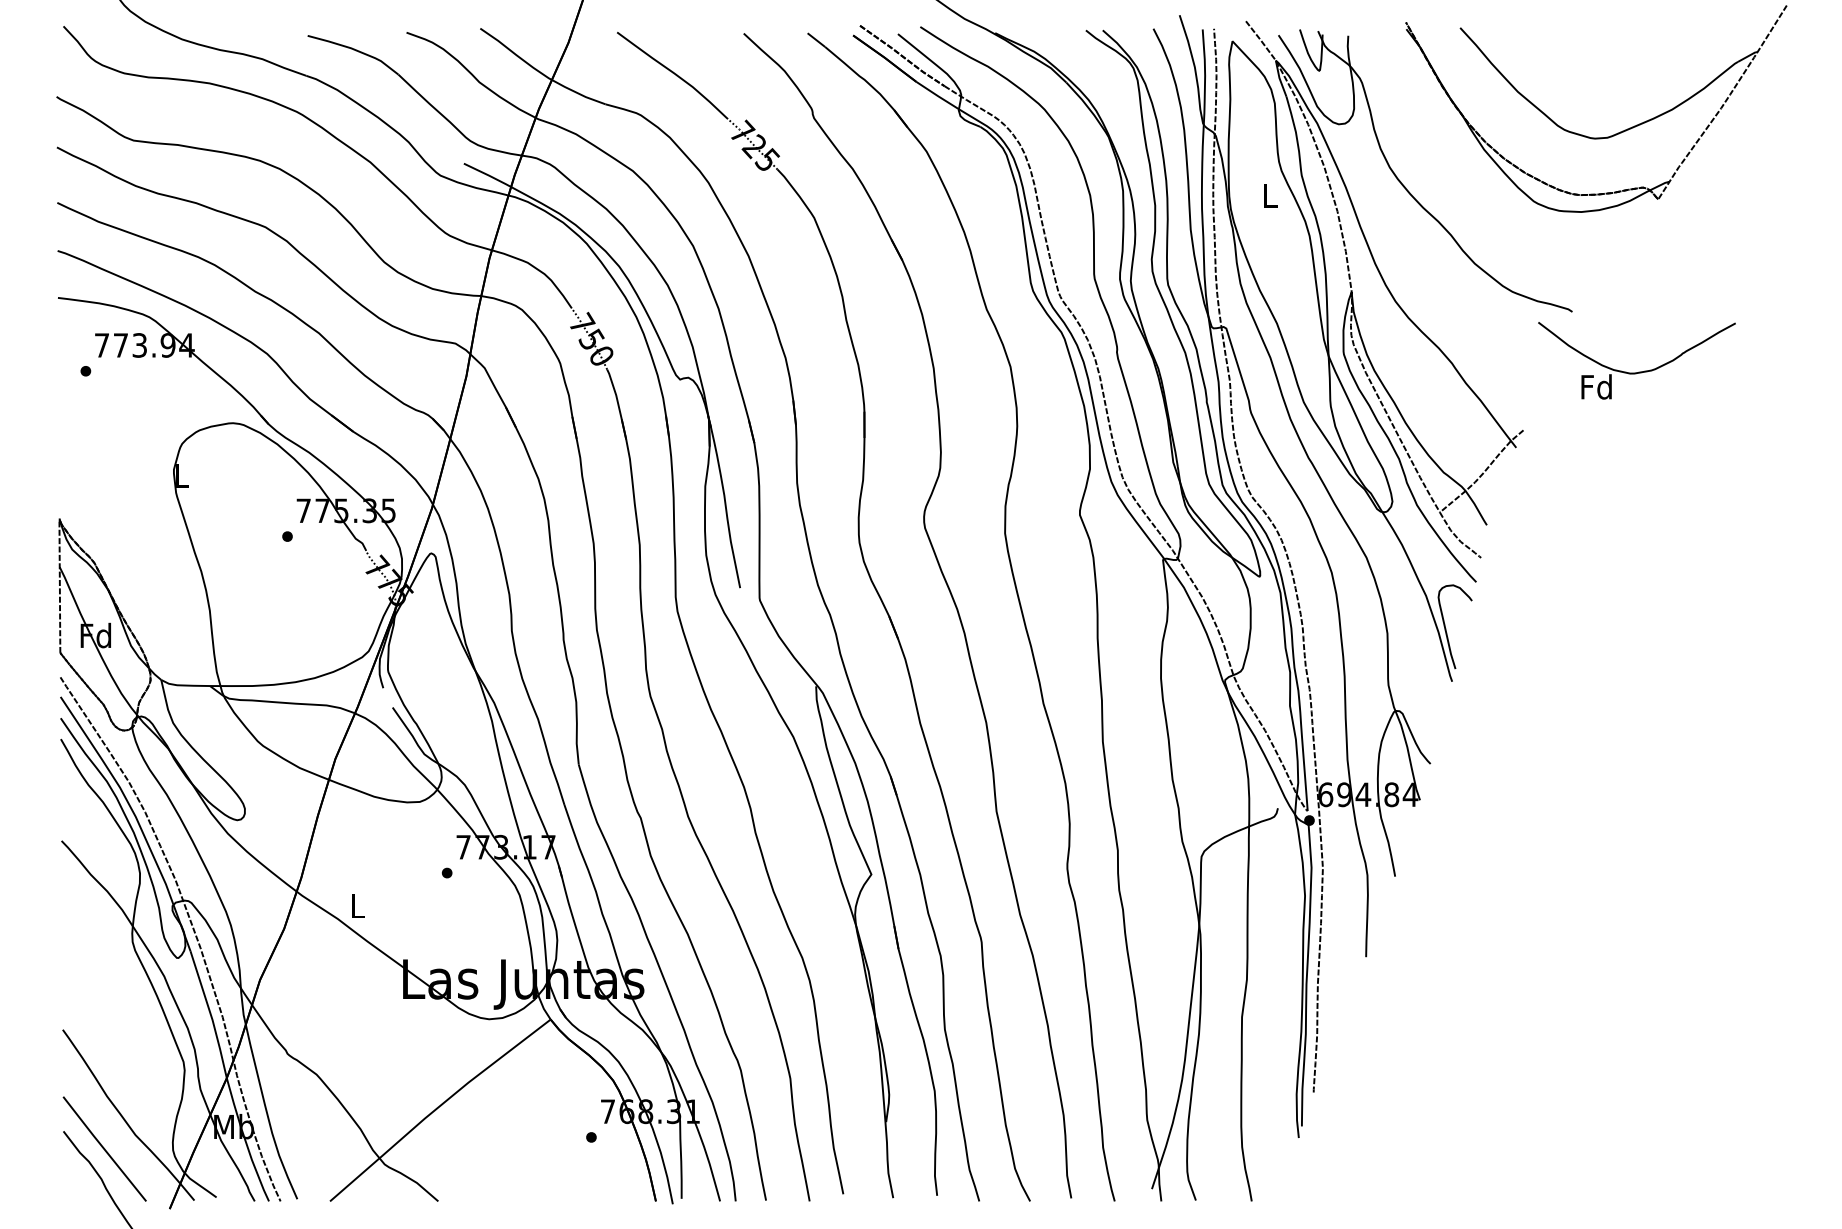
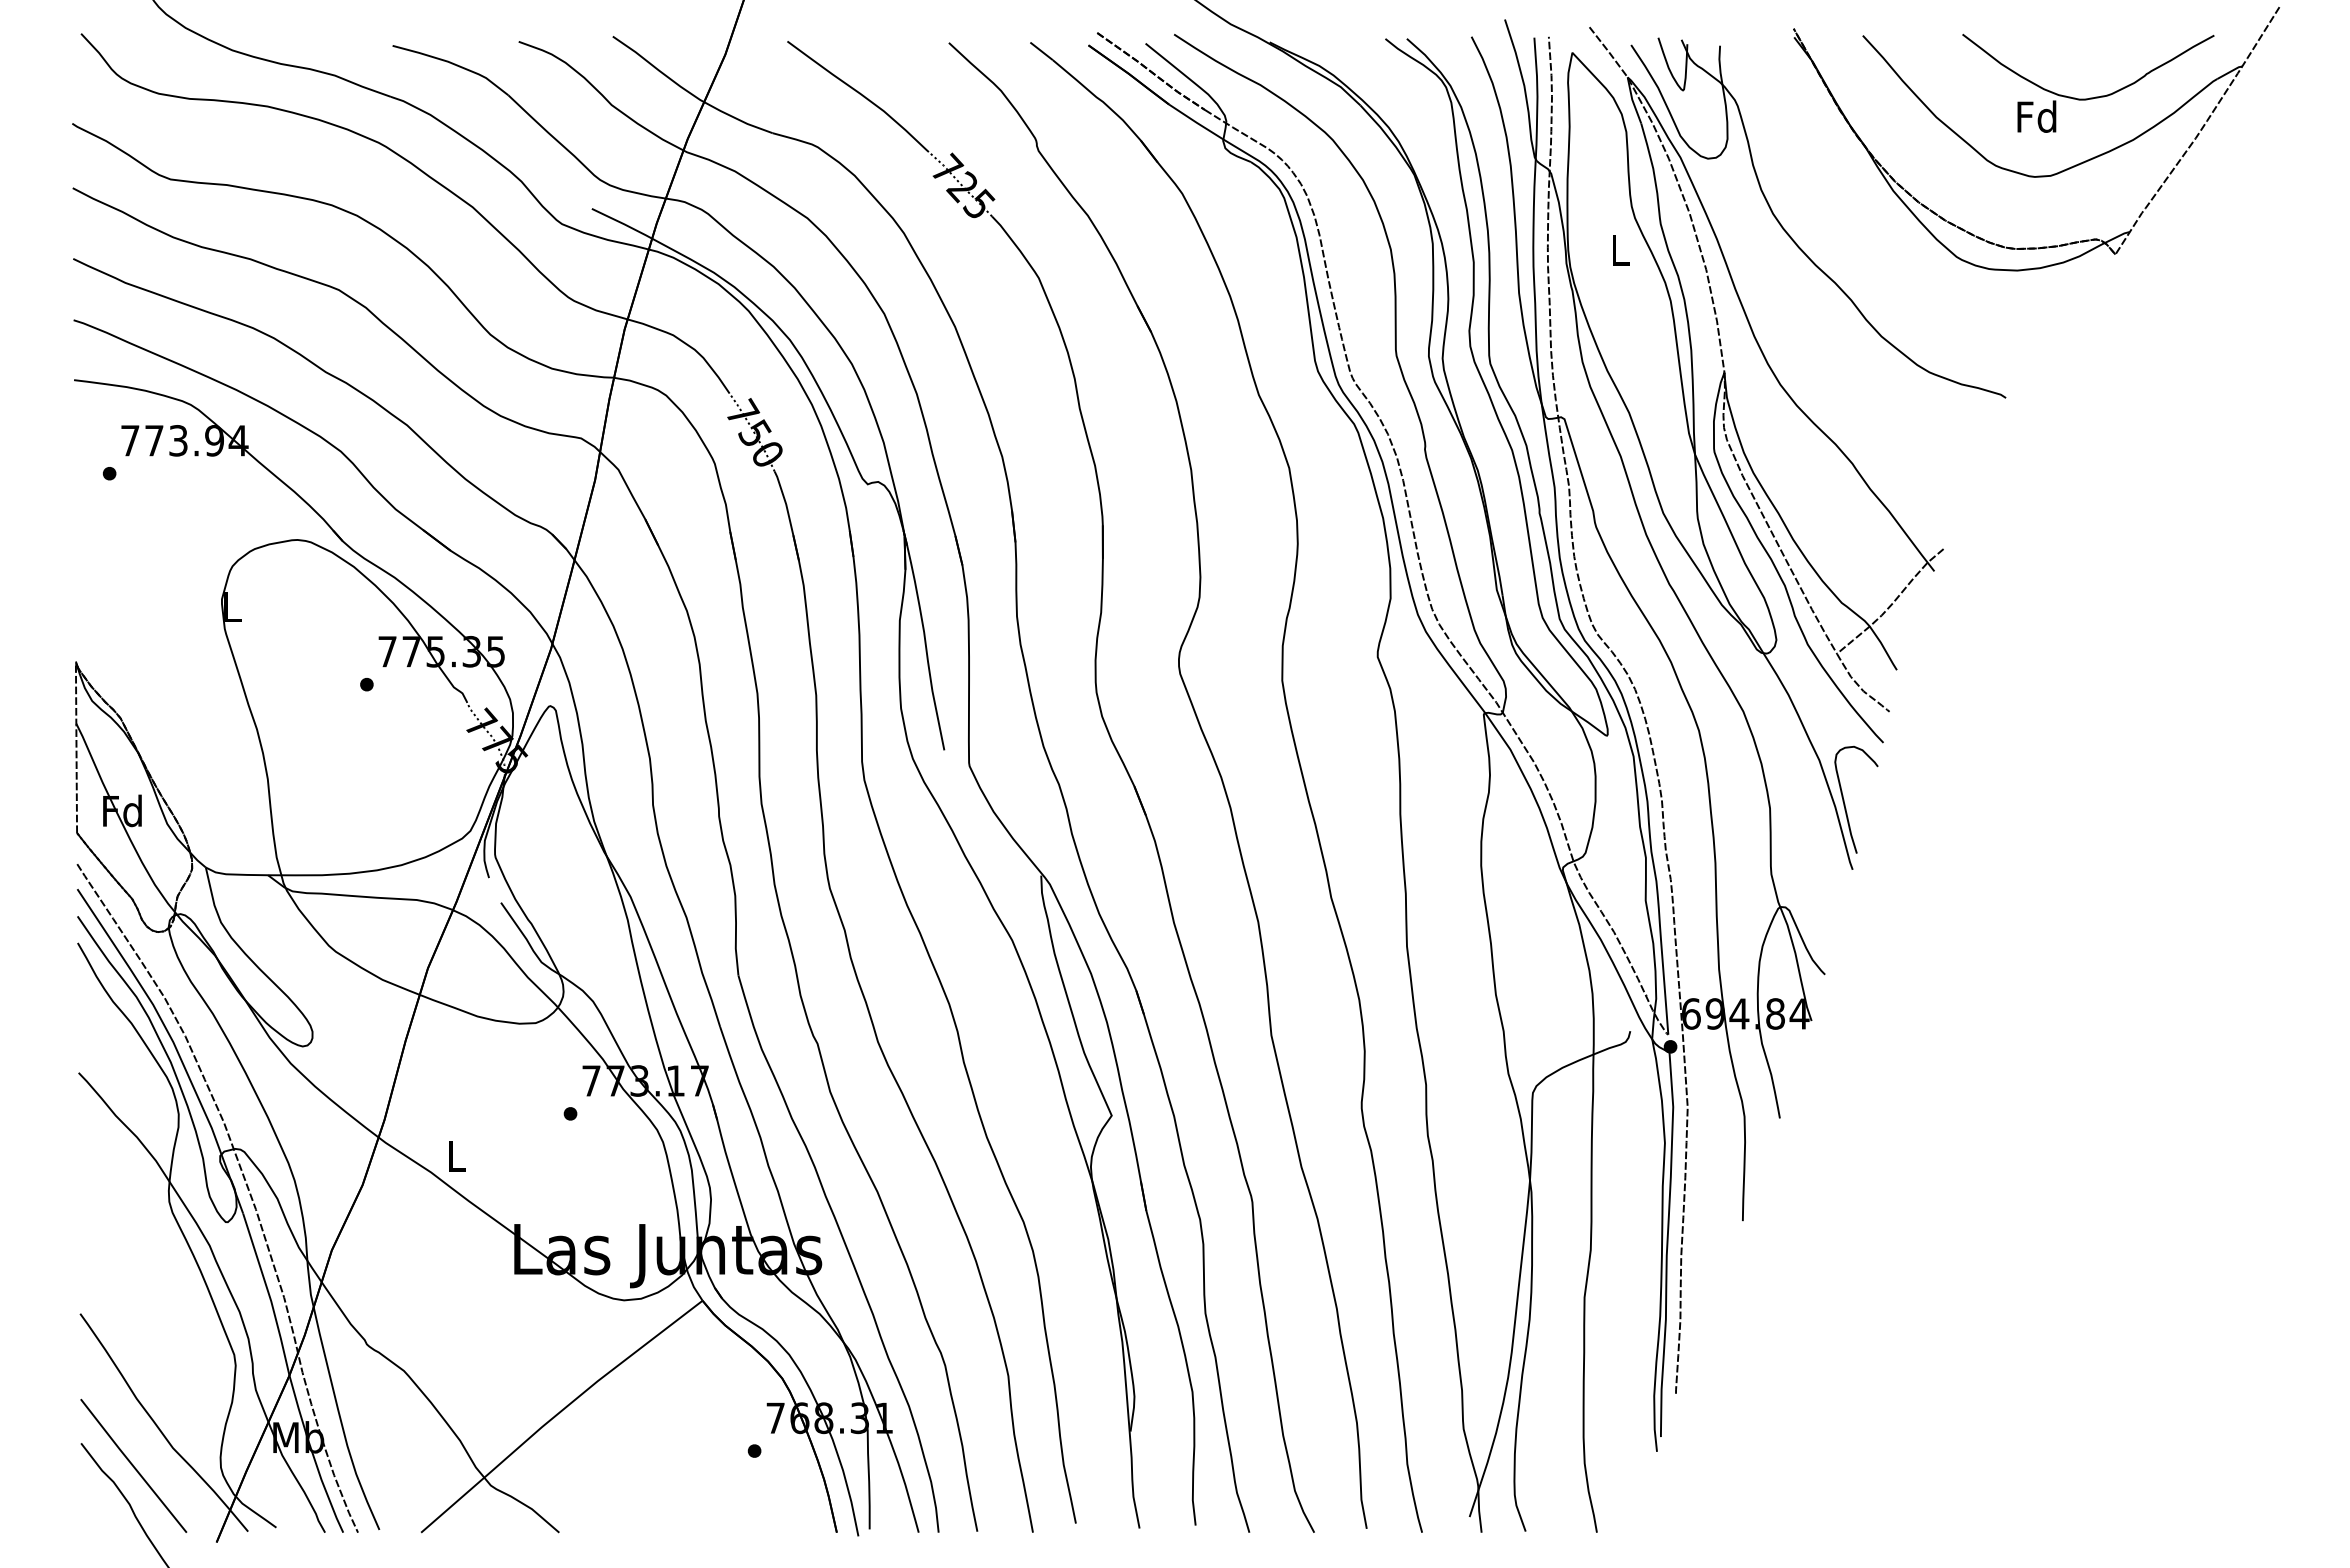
part: (1638, 371) -> (2090, 97), moved

